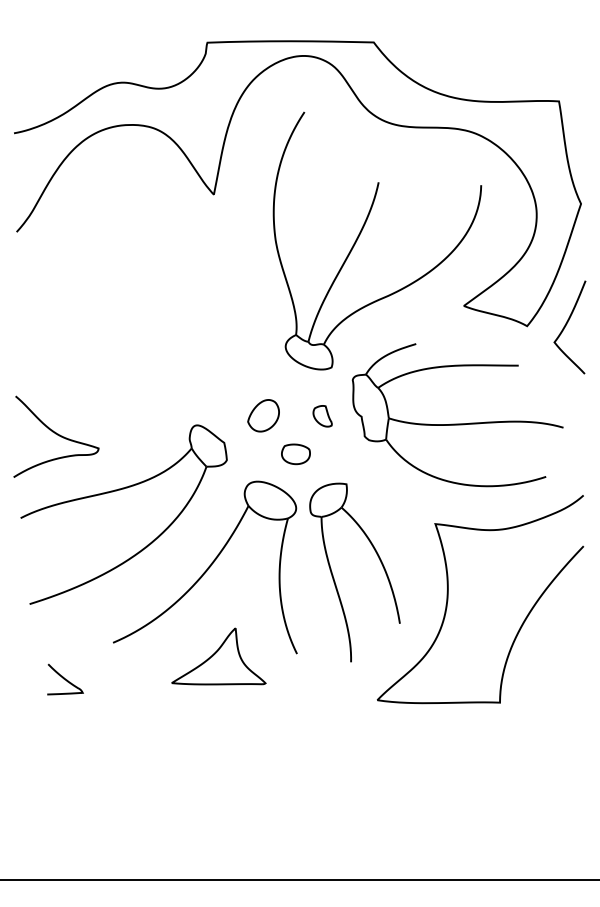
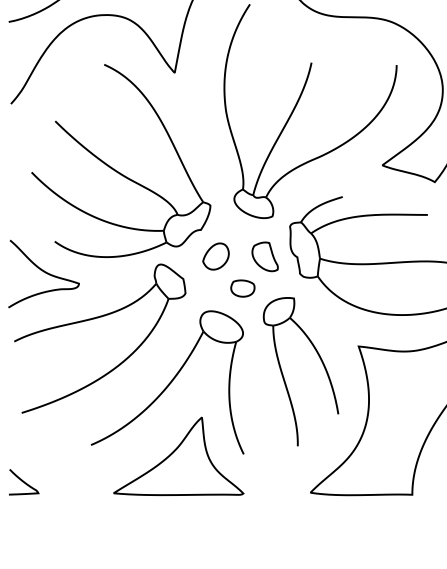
part: (143, 311) -> (116, 169), added
part: (322, 416) -> (264, 257), size x1.67
part: (334, 578) -> (284, 376), moved
part: (218, 656) -> (178, 456), size x1.67
curve: (65, 679) -> (24, 482), moved

